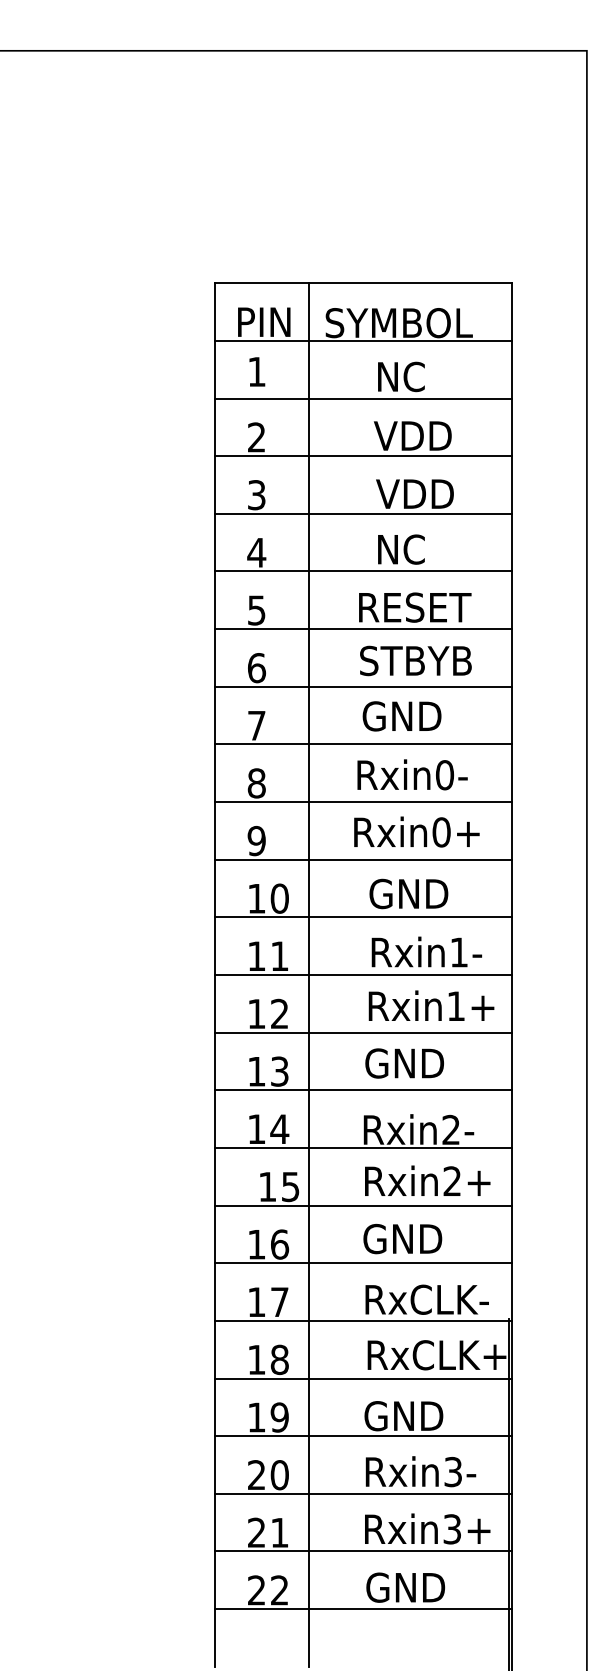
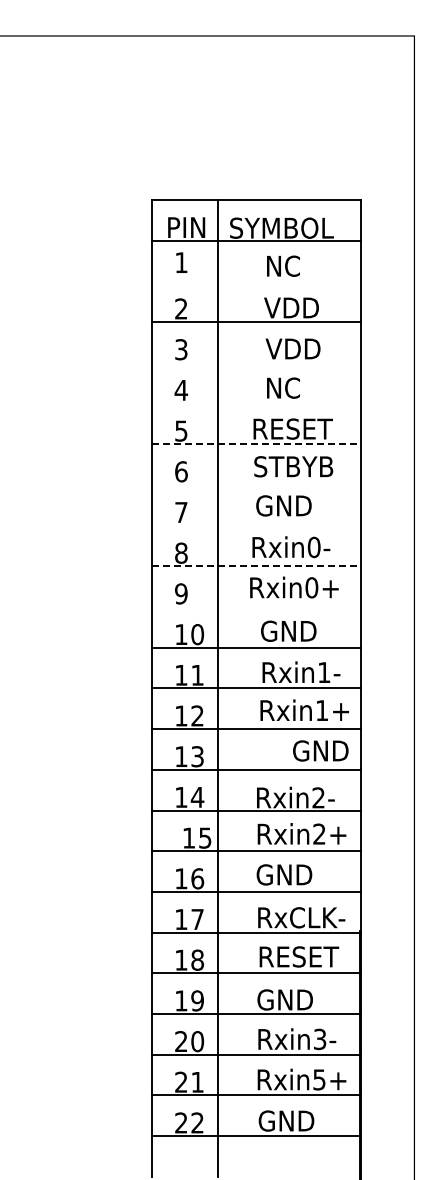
line: (363, 398) -> (256, 281), removed
line: (363, 513) -> (256, 362), removed
line: (363, 571) -> (256, 403), removed
line: (363, 629) -> (256, 444), solid -> dashed
line: (363, 686) -> (256, 484), removed
line: (363, 744) -> (256, 525), removed
line: (363, 802) -> (256, 566), solid -> dashed
line: (363, 860) -> (256, 607), removed
text: (404, 1062) -> (320, 750), moved
text: (448, 1354) -> (316, 956), RxCLK+ -> RESET
text: (452, 1528) -> (319, 1079), Rxin3+ -> Rxin5+

